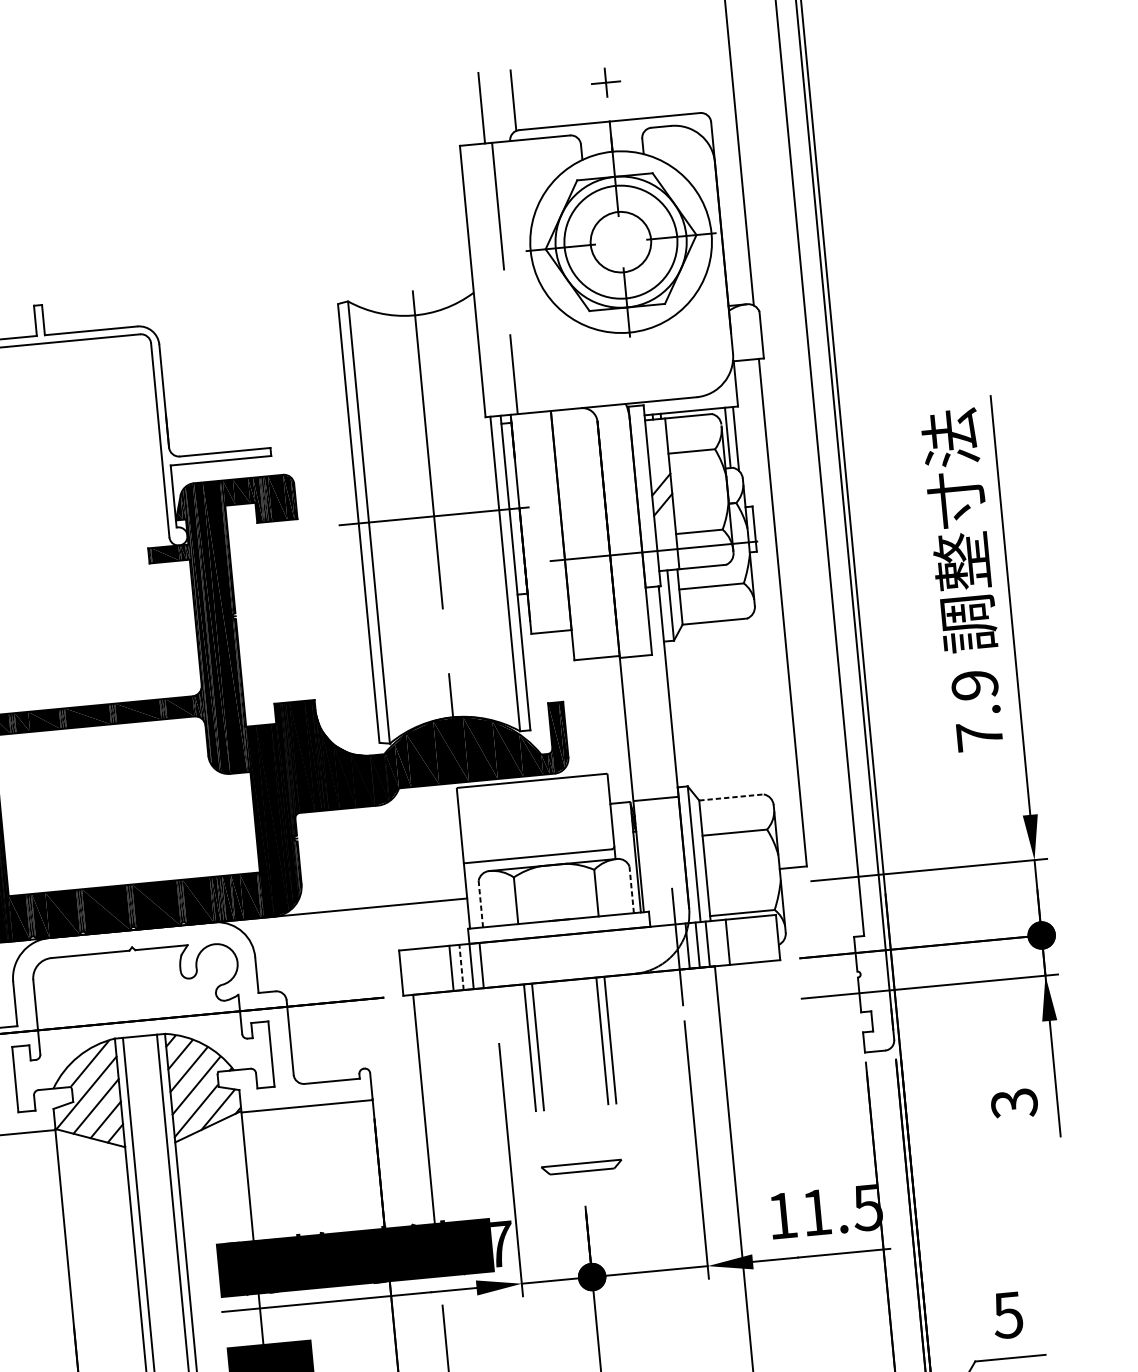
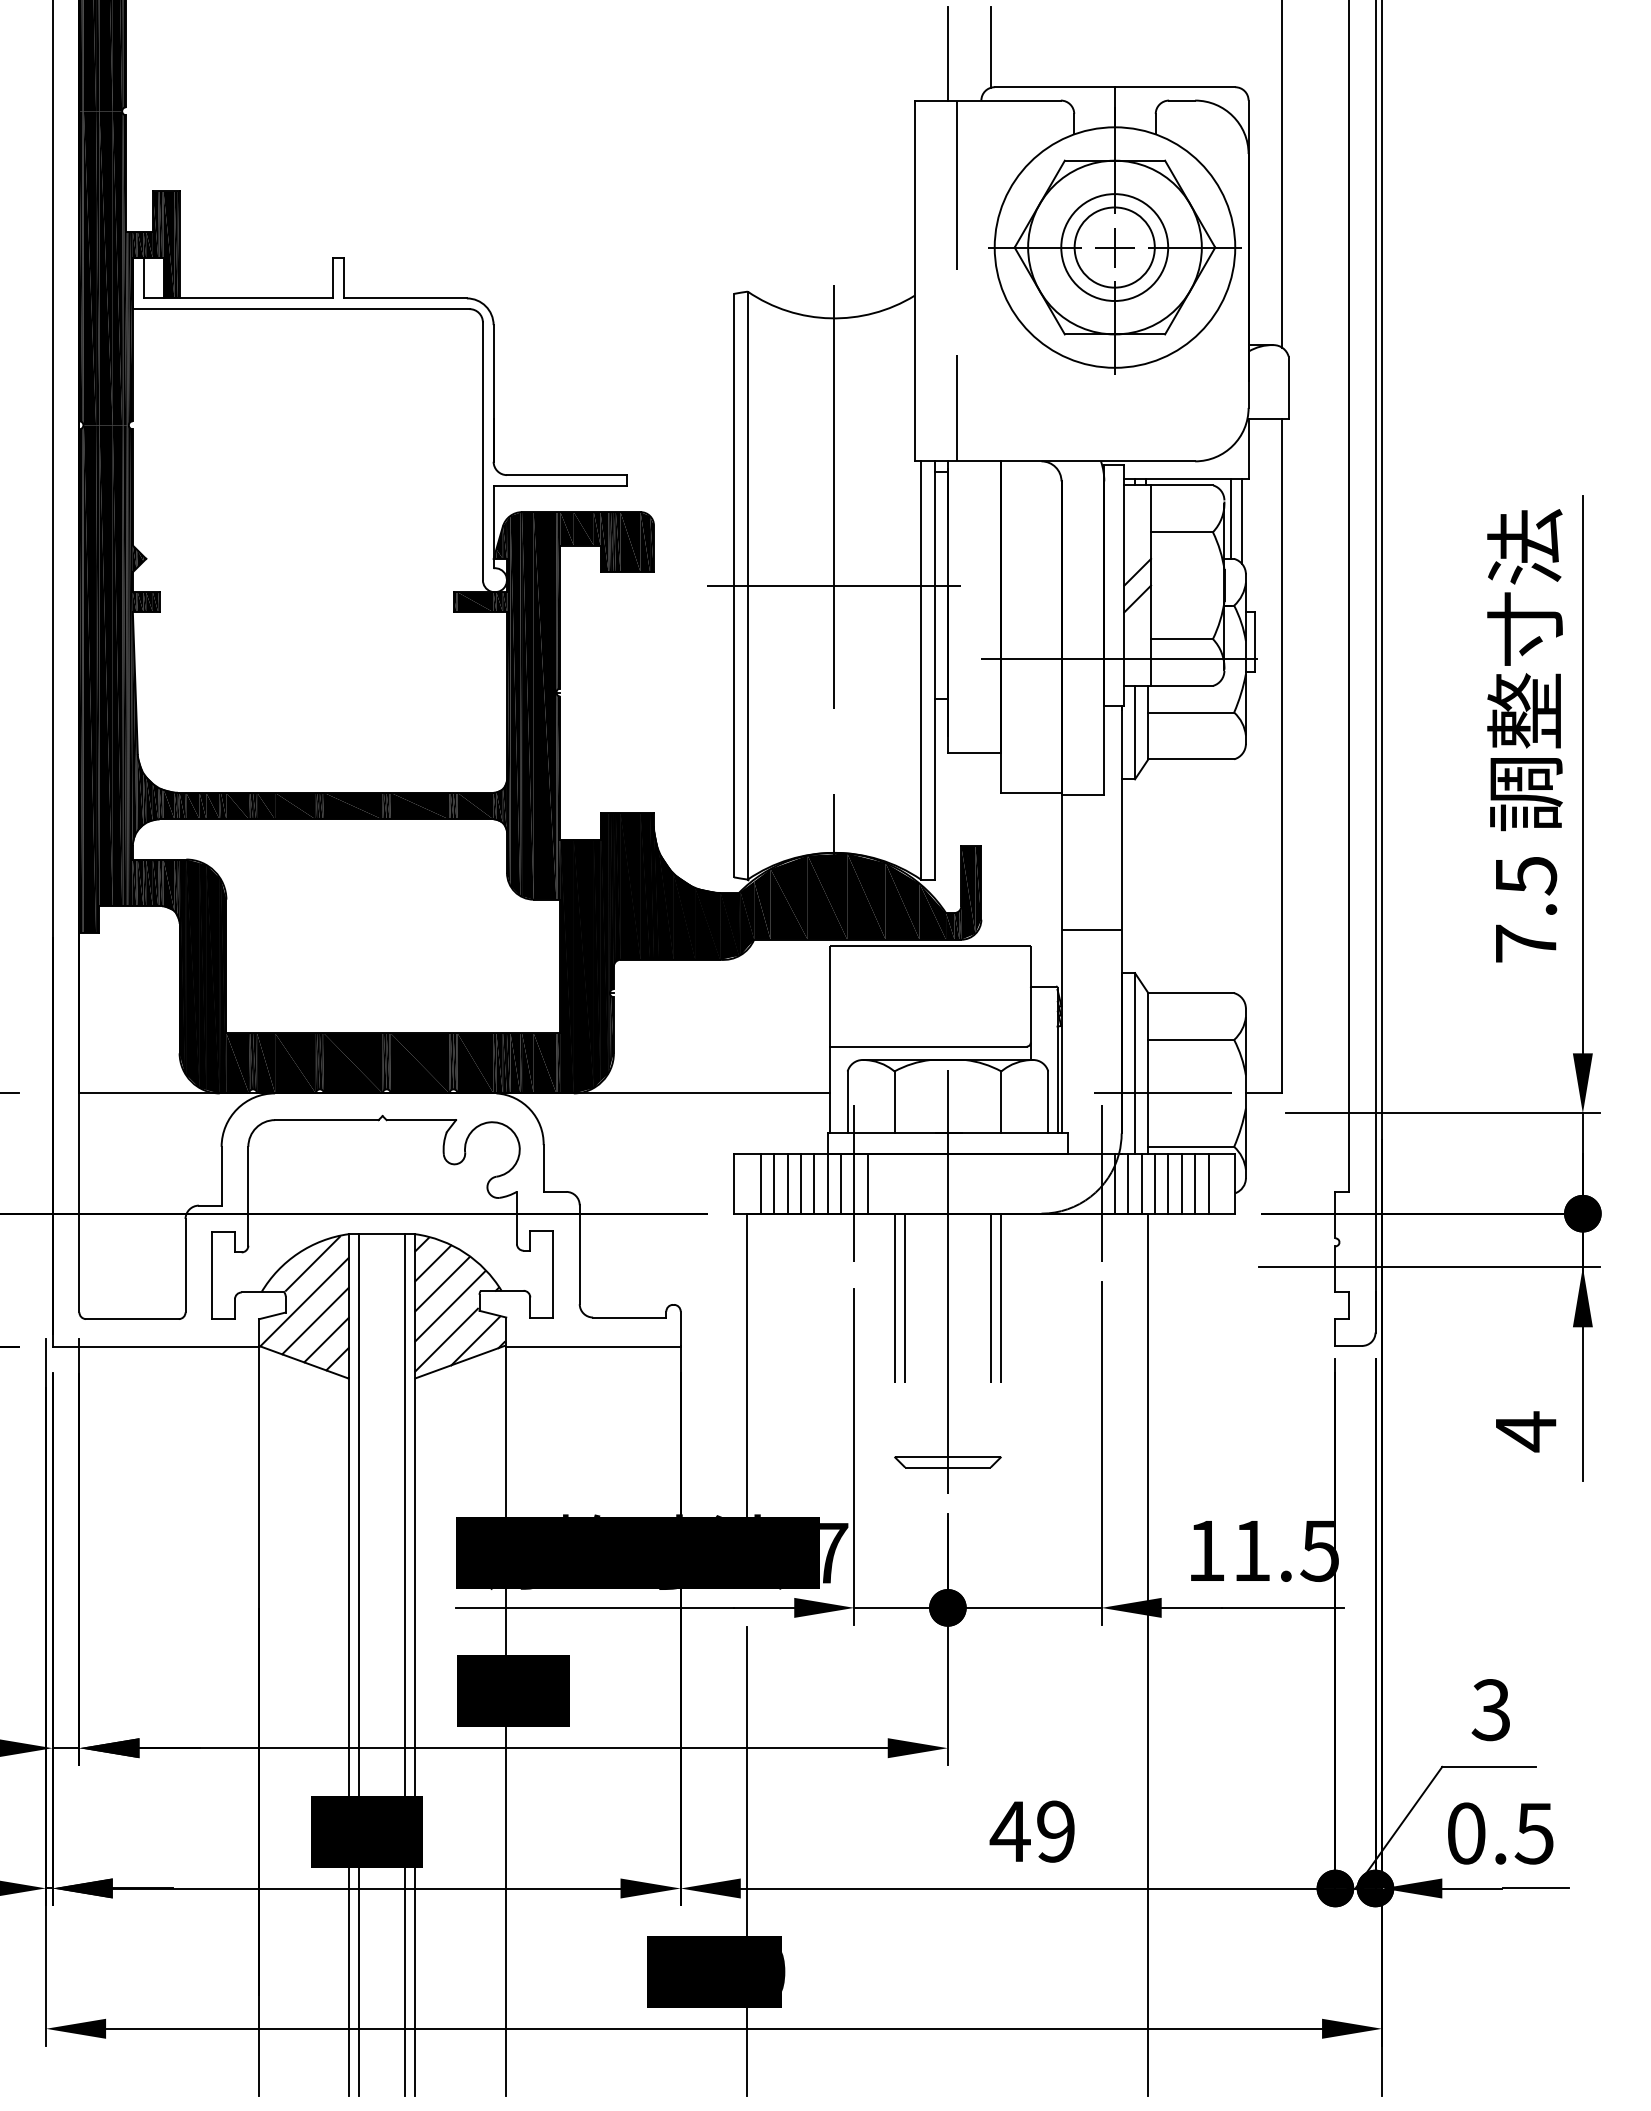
part: (605, 82) -> (1114, 247), moved
circle: (620, 242) -> (1114, 247), size x0.71
text: (975, 685) -> (1526, 876), 7.9 -> 7.5
line: (731, 797) -> (1191, 993), dashed -> solid
line: (655, 798) -> (1091, 929), moved
line: (716, 874) -> (1162, 1093), added
line: (631, 889) -> (1048, 1102), dashed -> solid
line: (480, 904) -> (847, 1102), dashed -> solid
line: (757, 939) -> (1208, 1183), added
line: (748, 940) -> (1195, 1183), added
line: (737, 941) -> (1181, 1183), added
line: (718, 943) -> (1155, 1183), added
line: (501, 963) -> (867, 1183), added
line: (491, 964) -> (854, 1183), added
line: (461, 967) -> (814, 1183), dashed -> solid
line: (441, 969) -> (787, 1183), added
line: (431, 970) -> (774, 1183), added
line: (421, 971) -> (760, 1183), added
line: (567, 1018) -> (947, 1263), added
text: (1014, 1103) -> (1526, 1431), 3 -> 4
text: (1007, 1314) -> (1490, 1709), 5 -> 3

